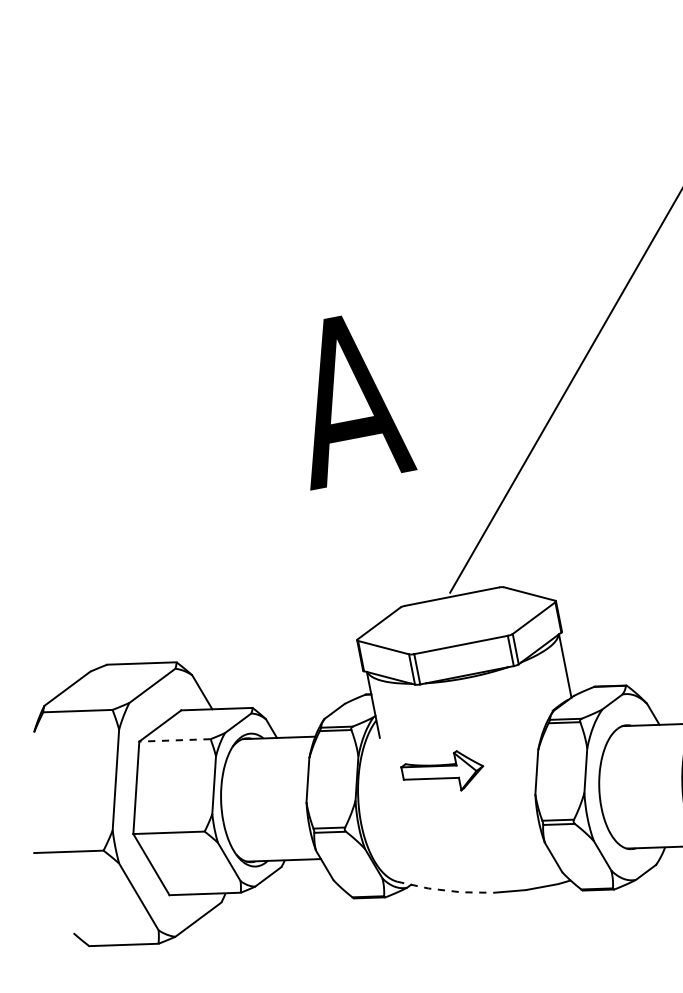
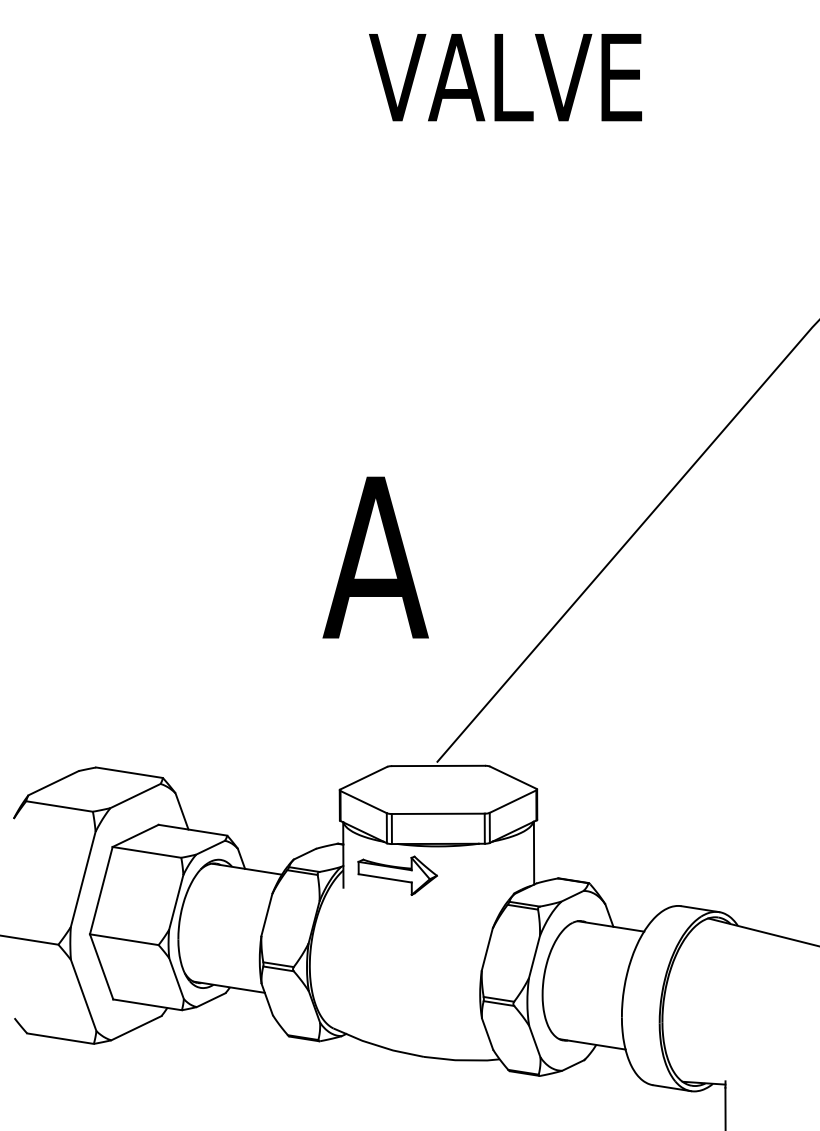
line: (174, 740) -> (146, 852), dashed -> solid
part: (443, 773) -> (397, 875), moved
line: (445, 890) -> (378, 1045), dashed -> solid

